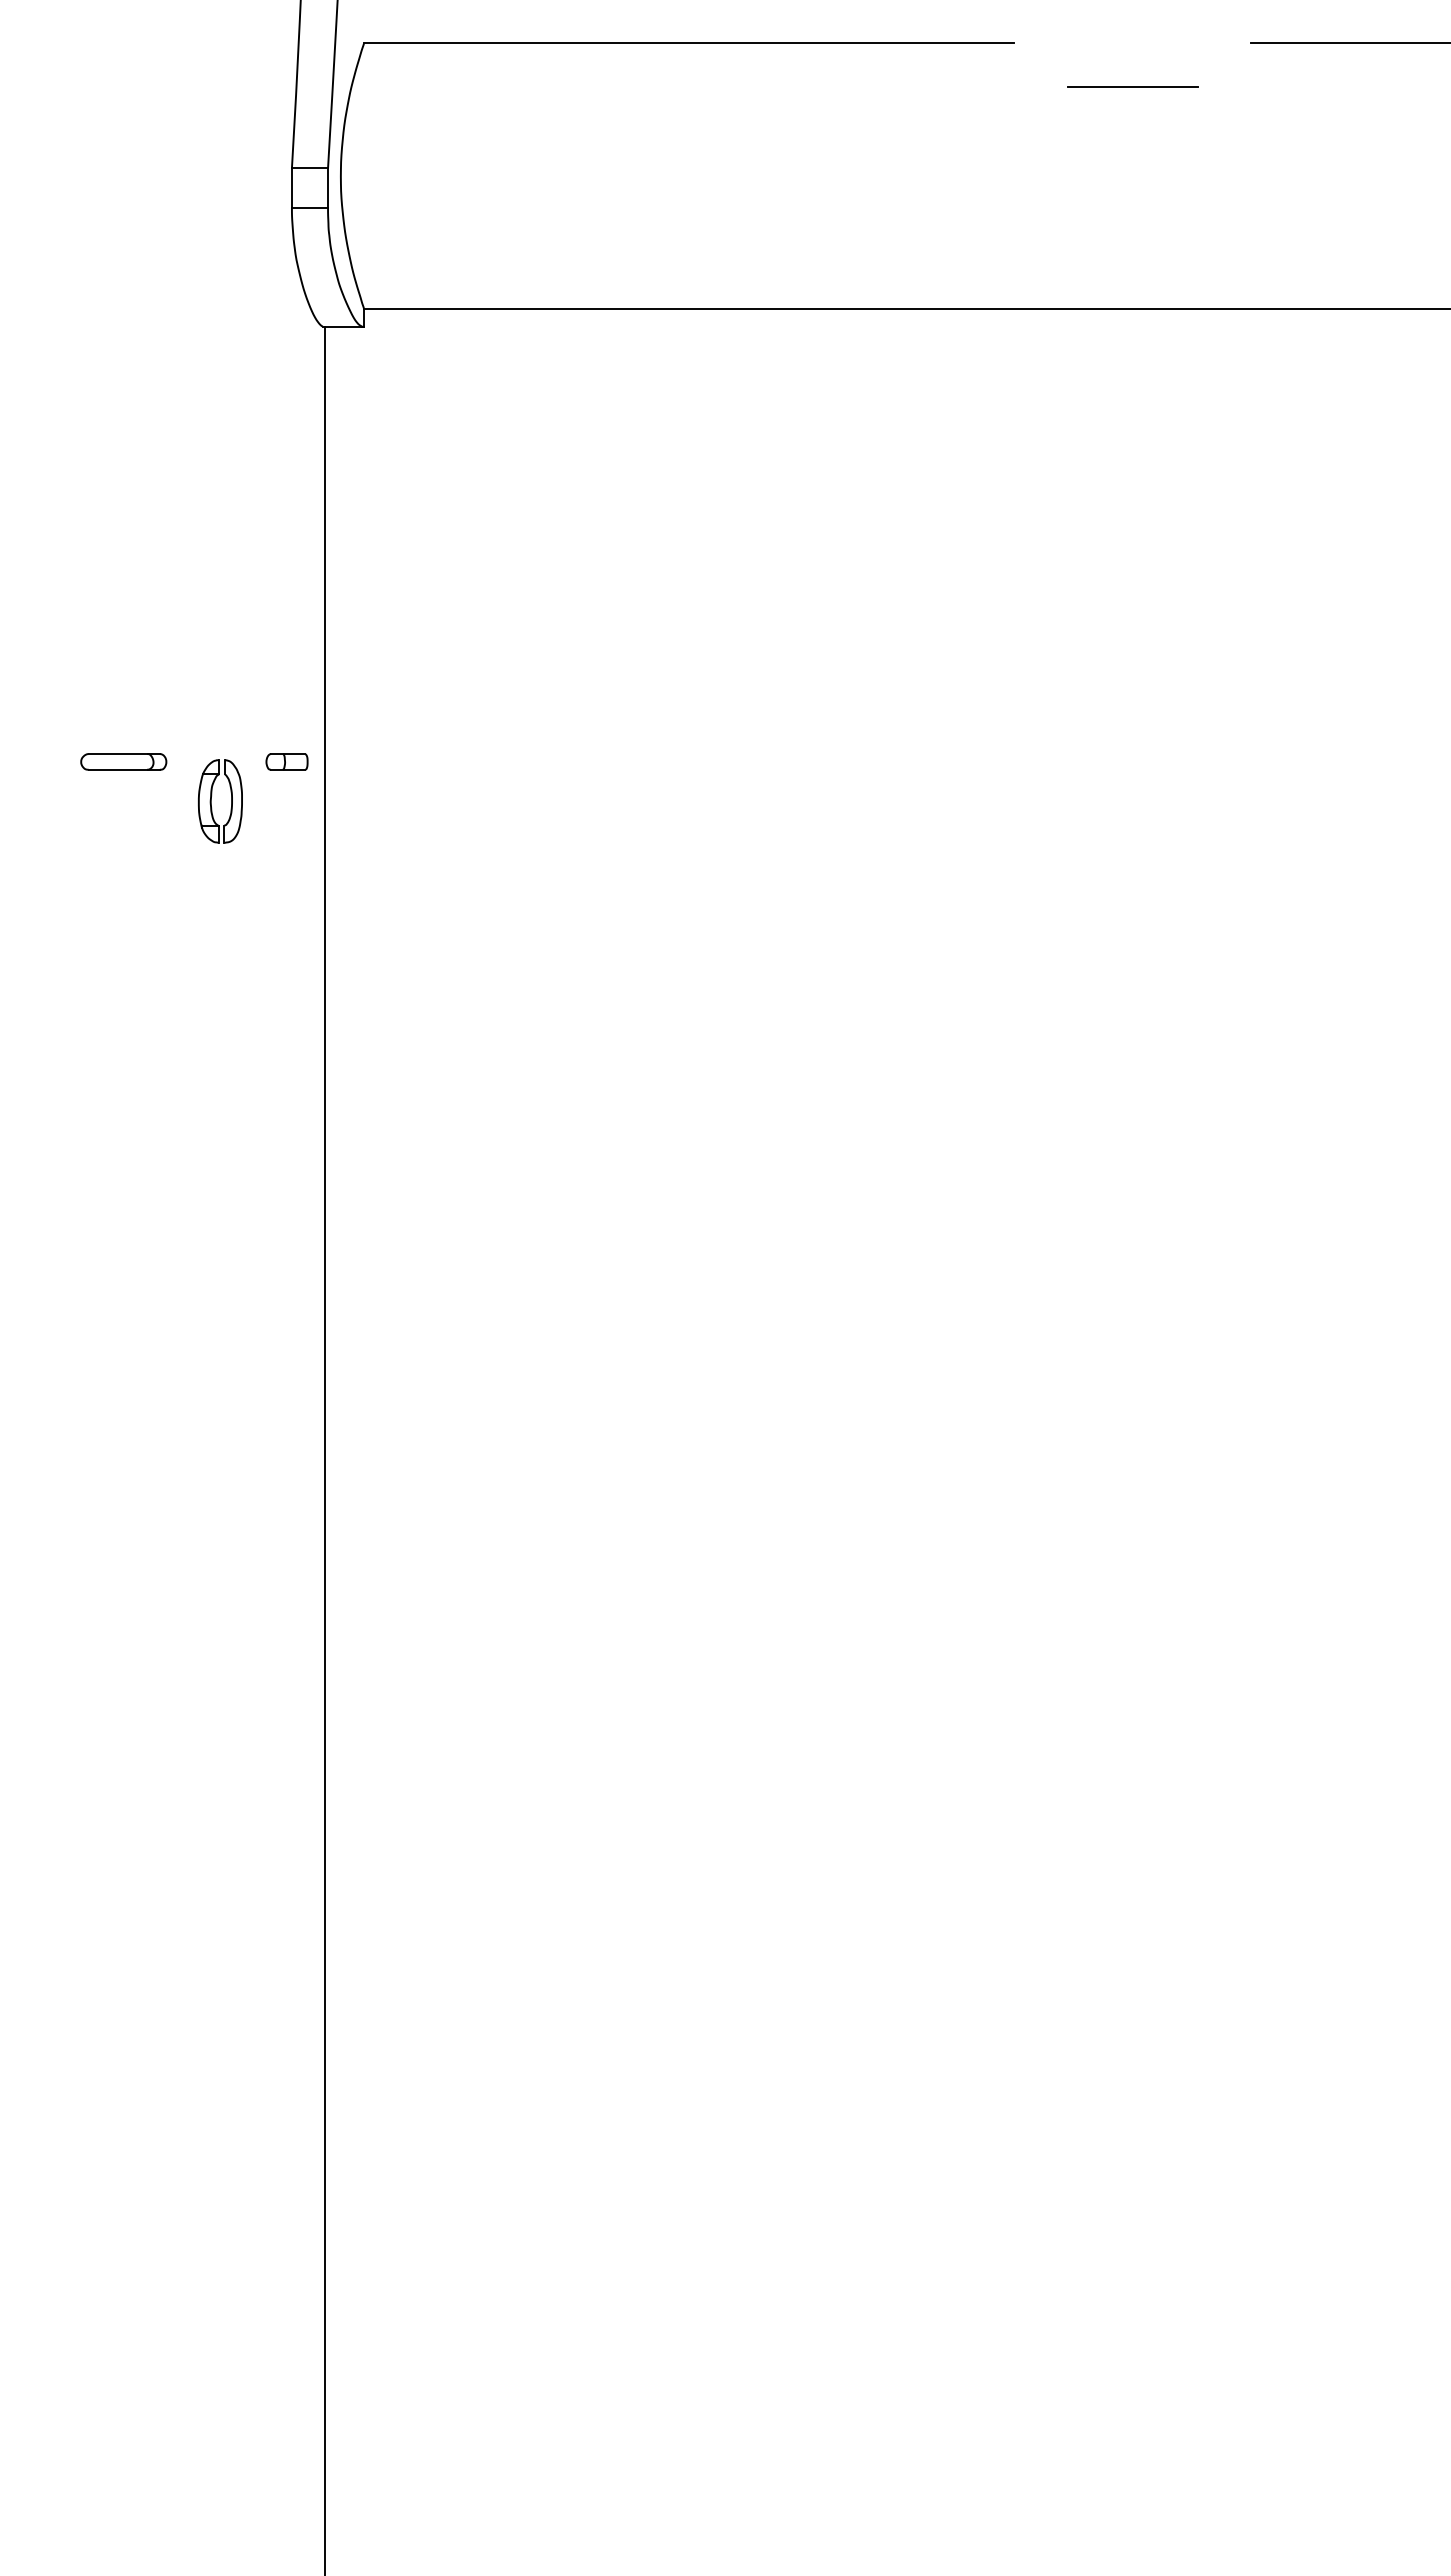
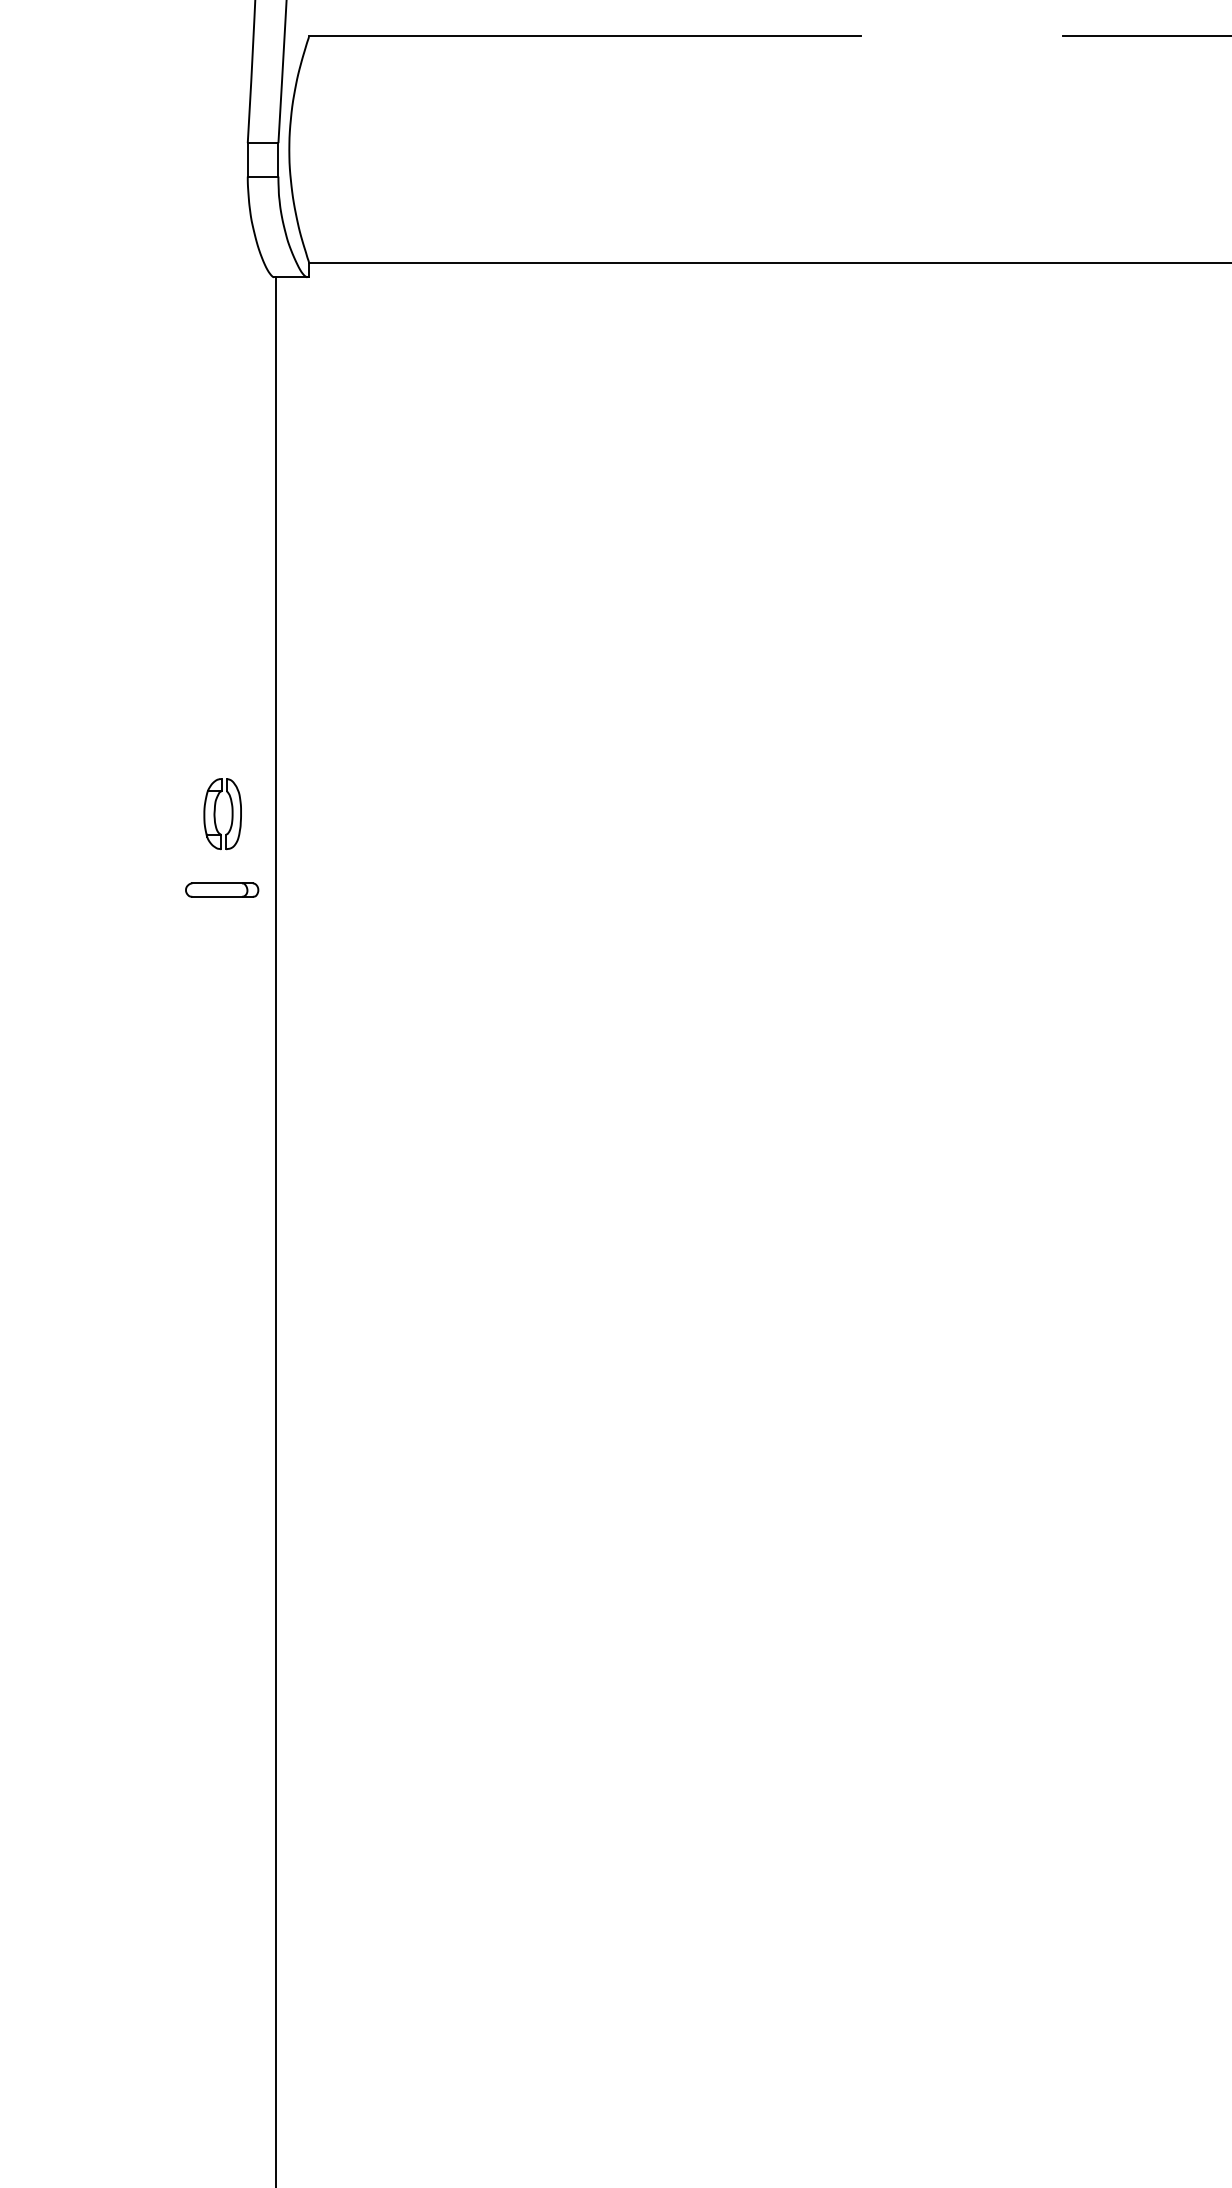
line: (1132, 87) -> (961, 74), removed
part: (123, 761) -> (221, 889), moved
part: (286, 761) -> (243, 646), removed
part: (211, 801) -> (215, 814), moved

